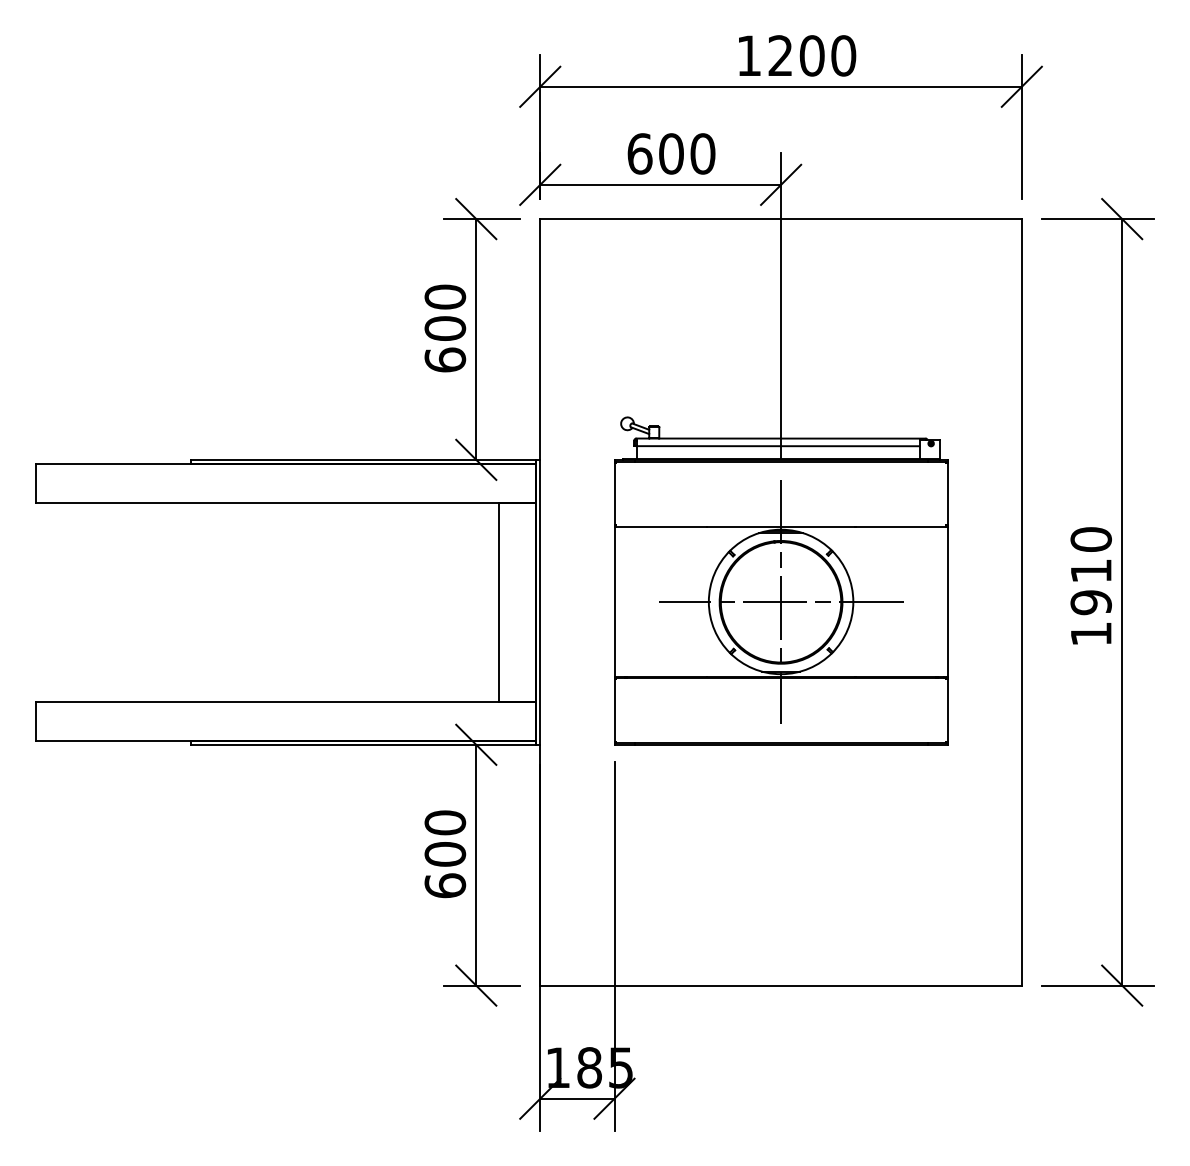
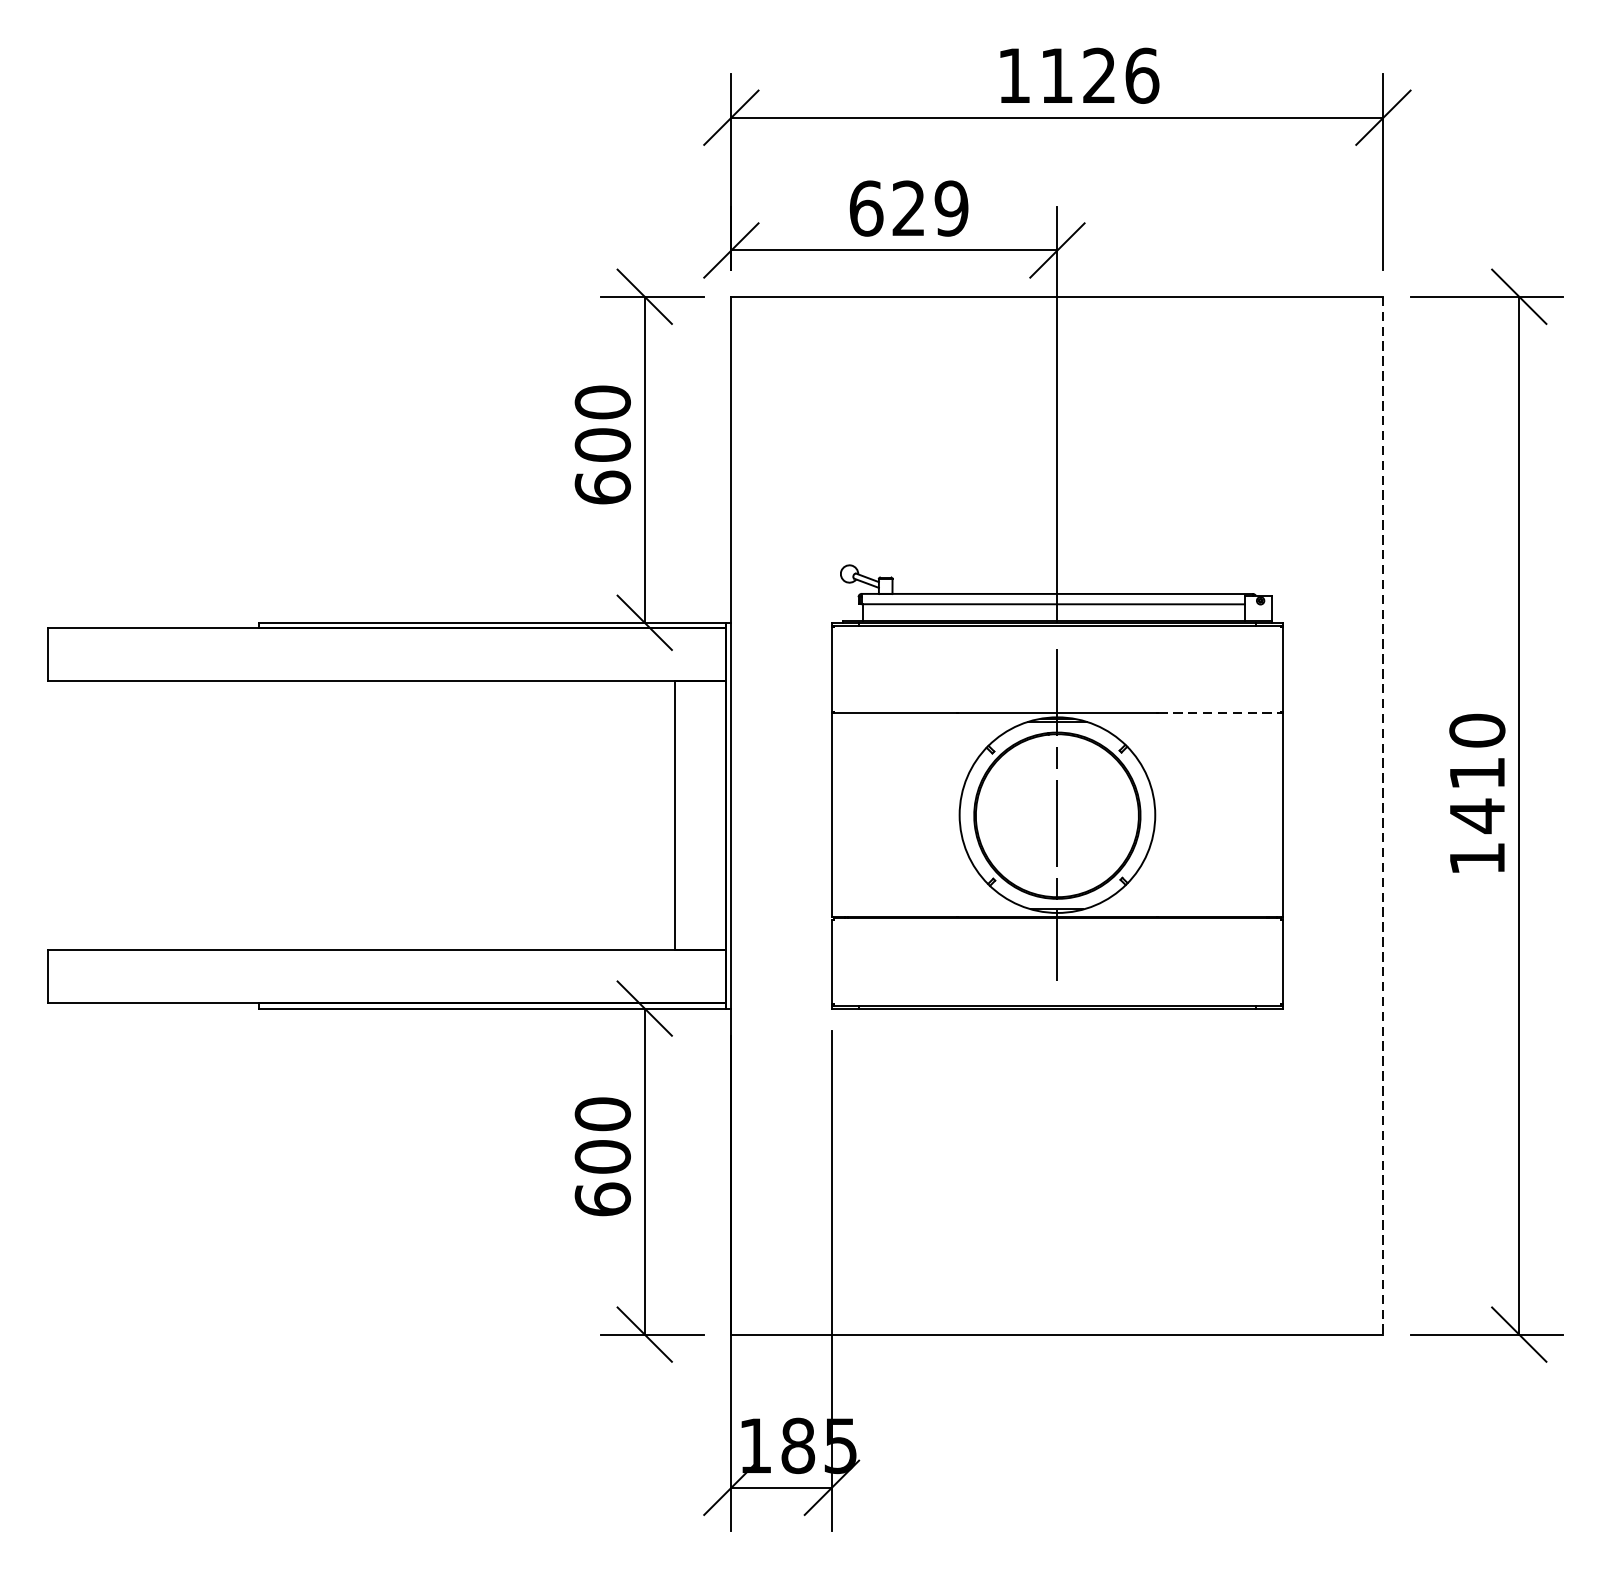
text: (812, 55) -> (1099, 75), 1200 -> 1126
text: (687, 153) -> (930, 207), 600 -> 629
line: (901, 526) -> (1220, 713), solid -> dashed
line: (780, 601) -> (1056, 814), removed
line: (1021, 602) -> (1382, 815), solid -> dashed
text: (1090, 602) -> (1476, 815), 1910 -> 1410

